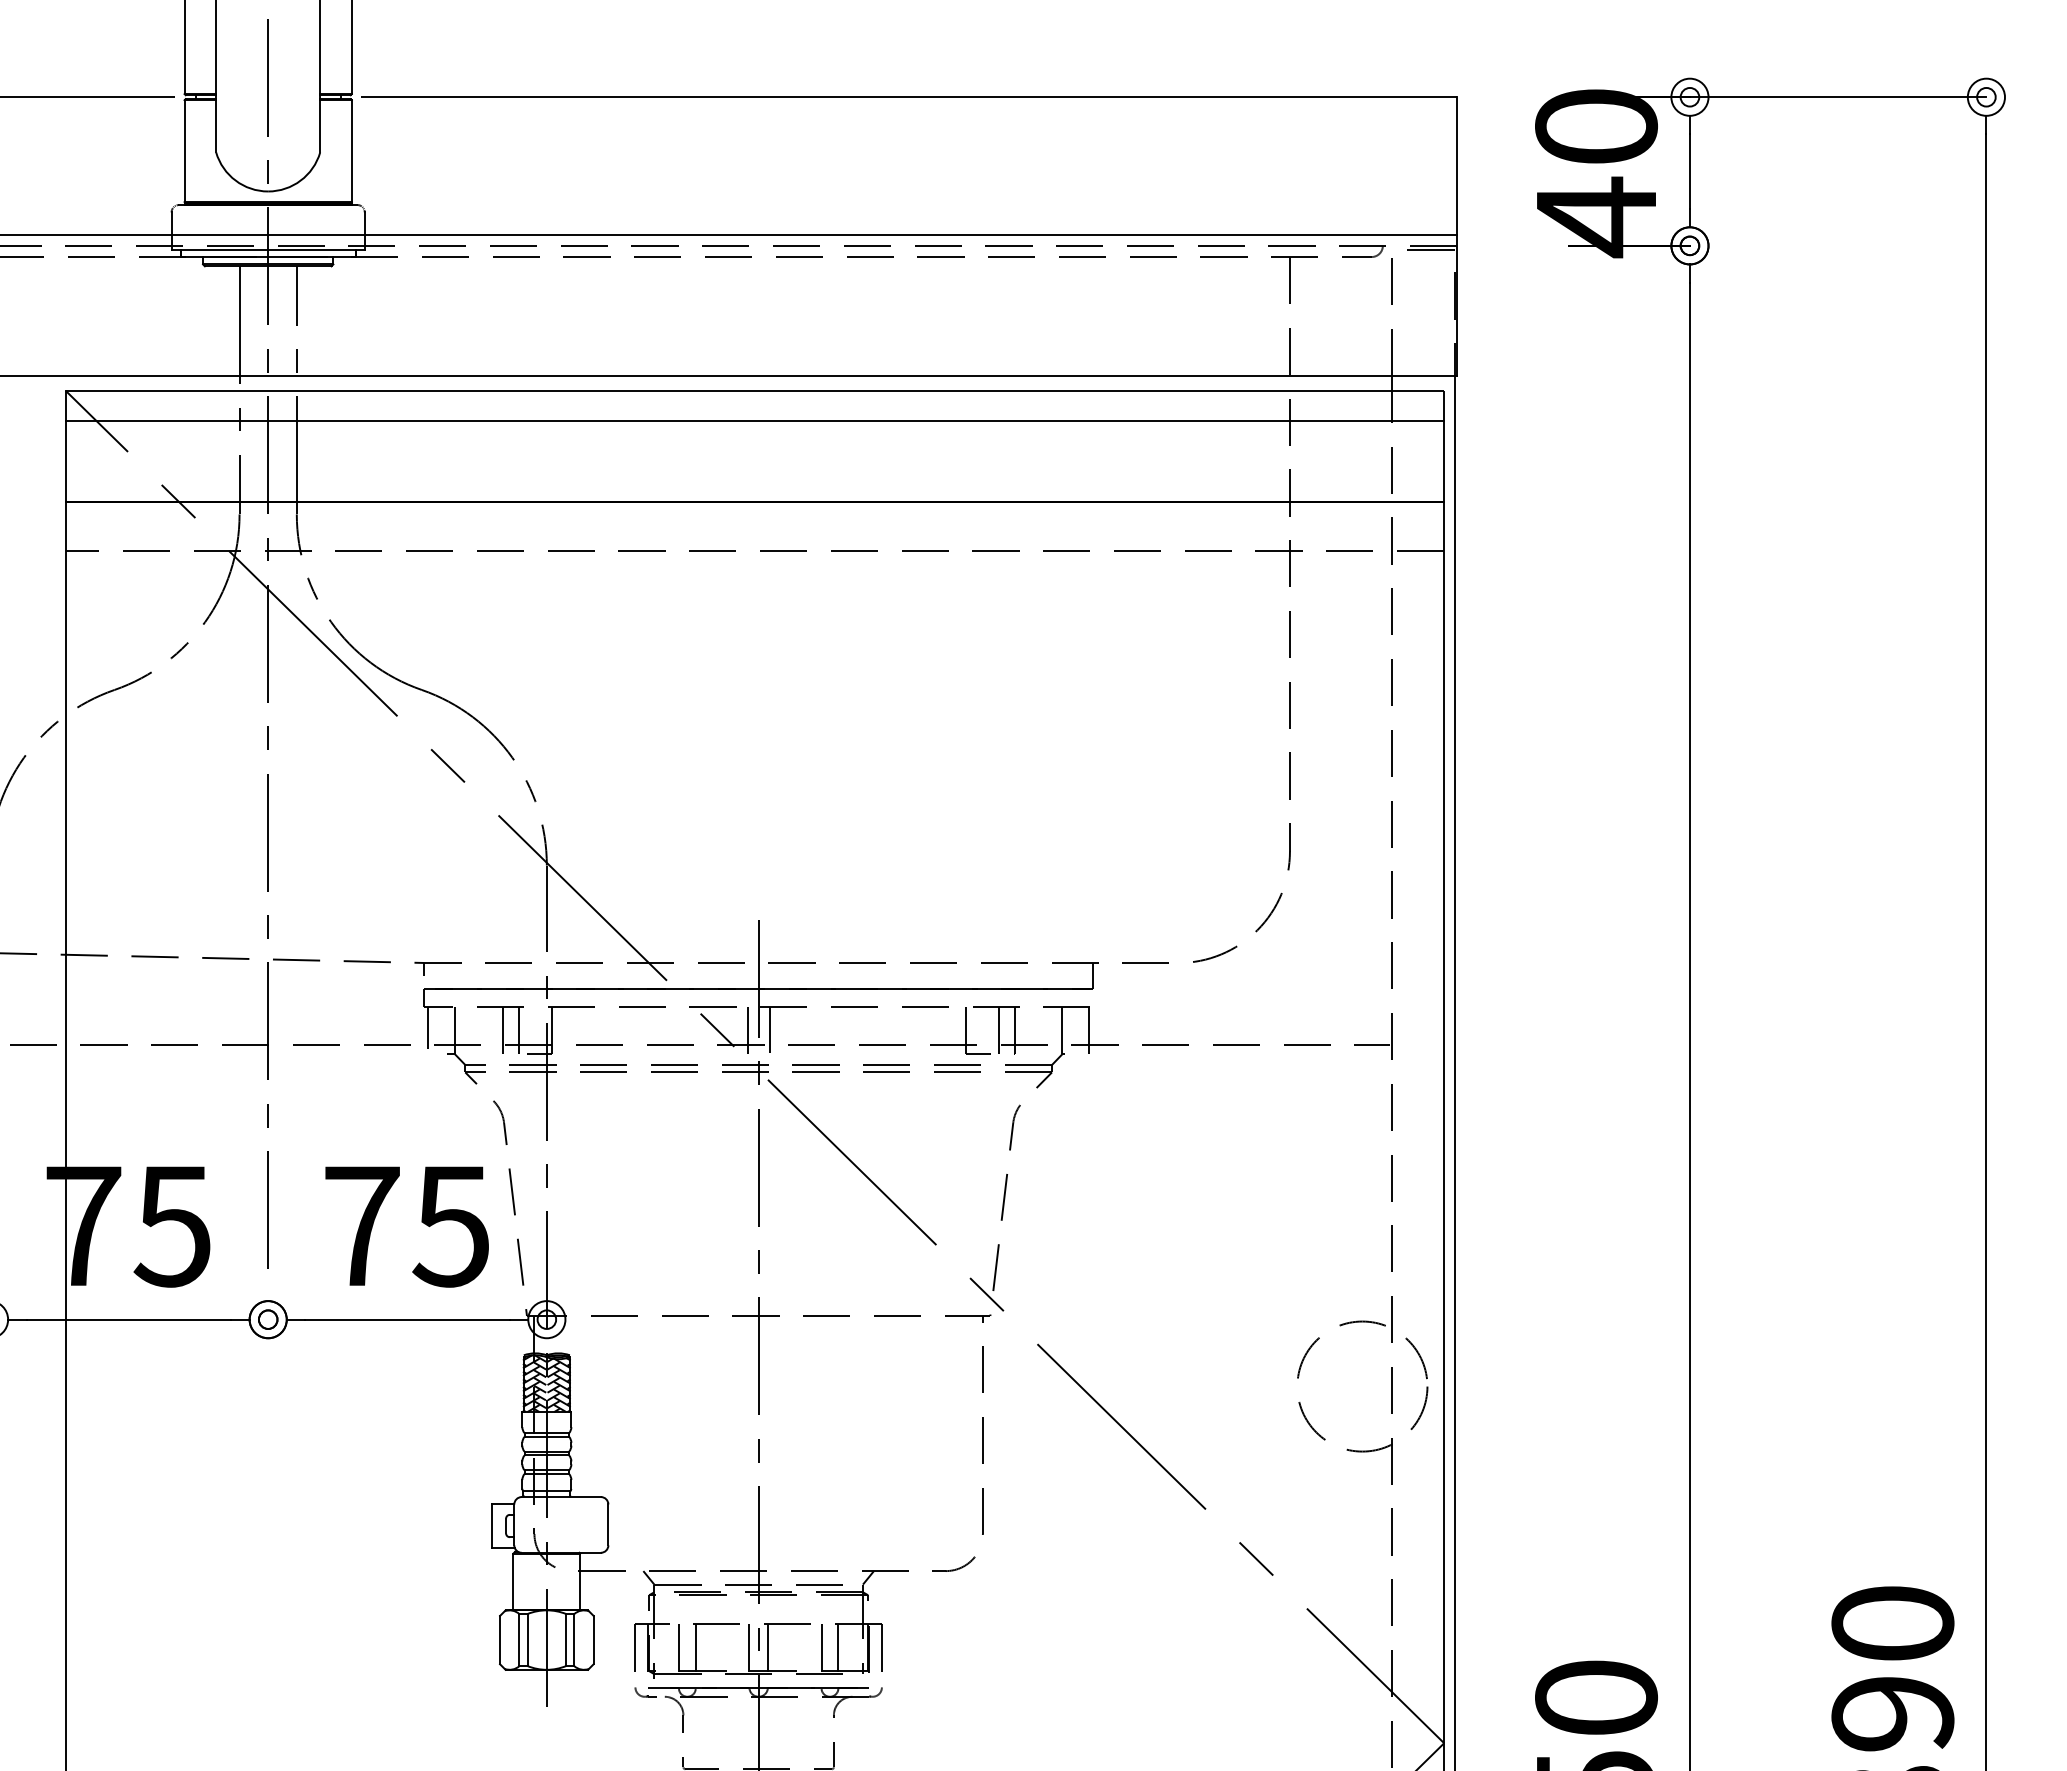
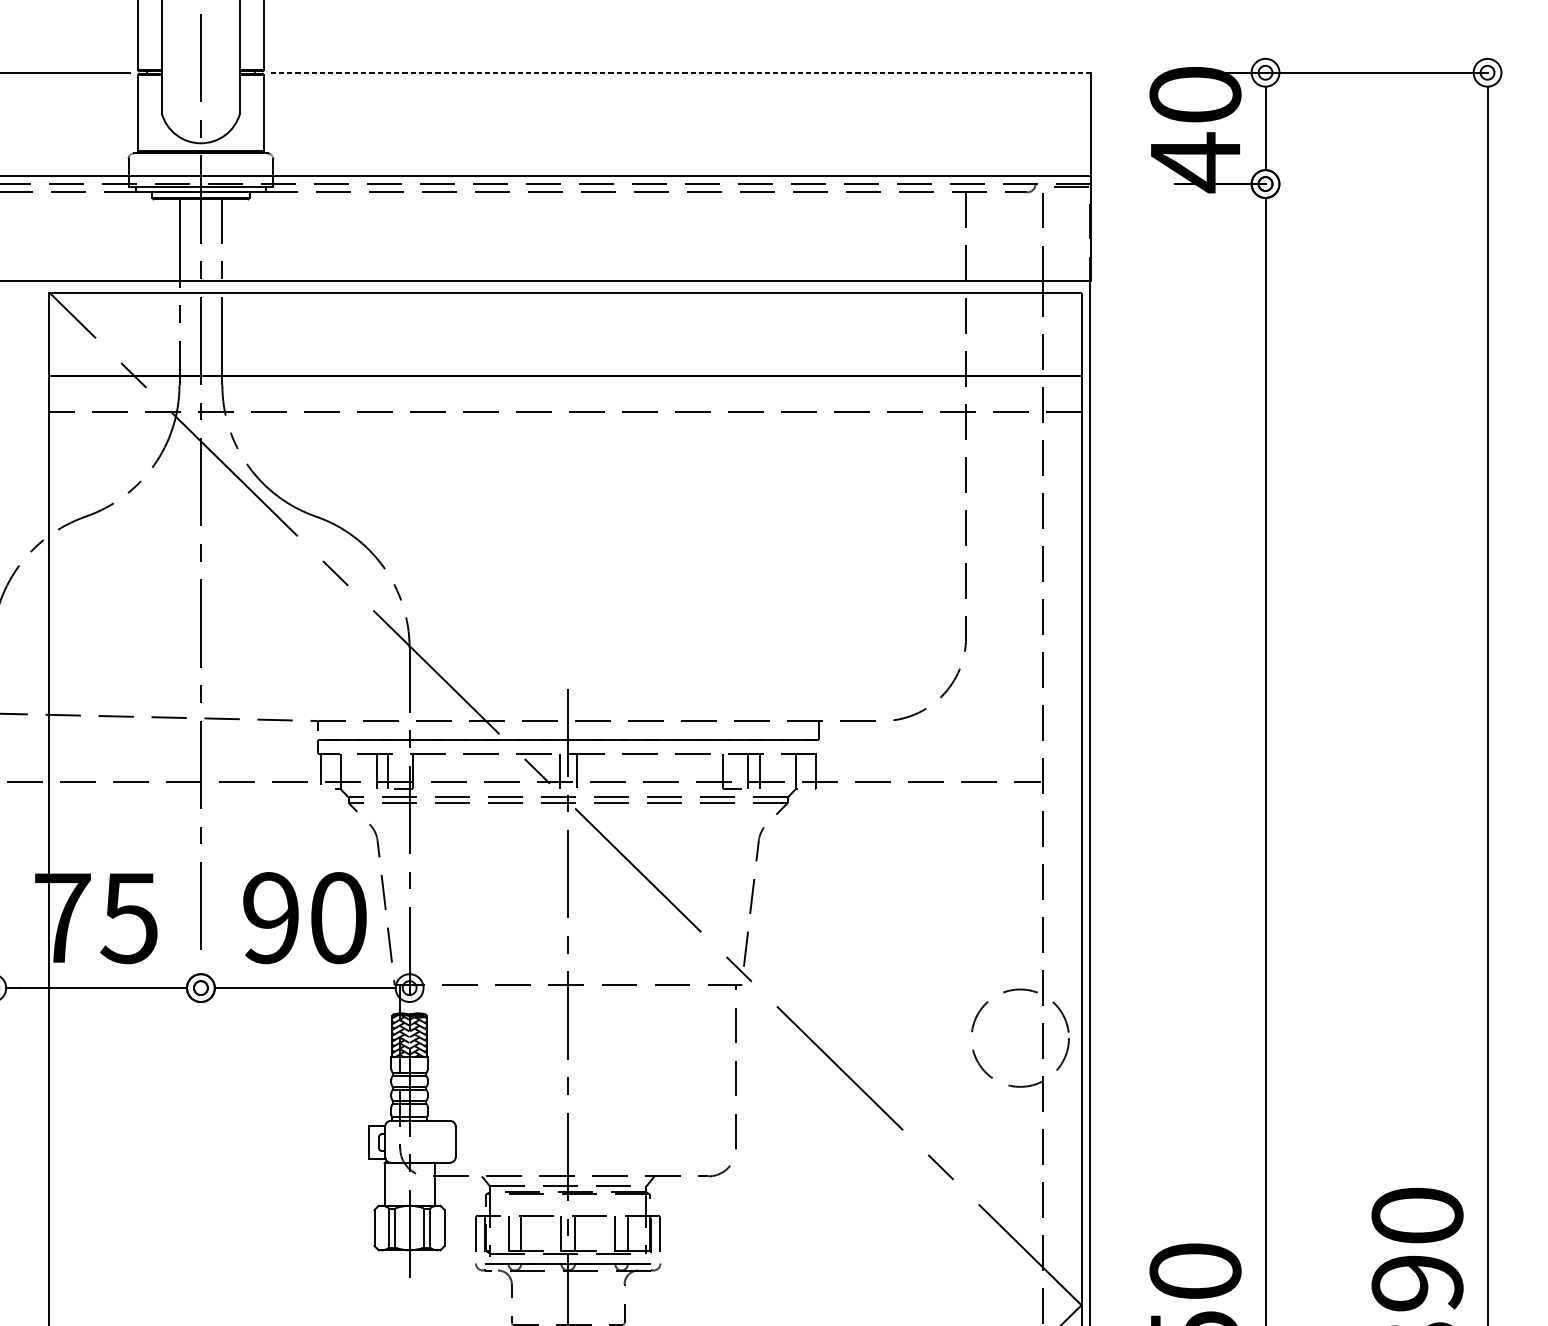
line: (908, 97) -> (680, 72), solid -> dashed
line: (754, 420) -> (565, 314), removed
text: (406, 1225) -> (304, 917), 75 -> 90

